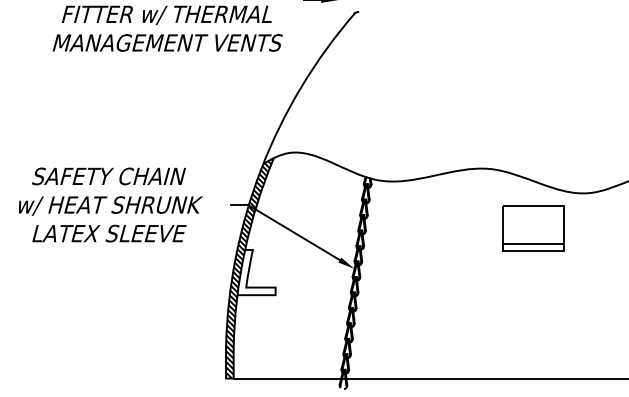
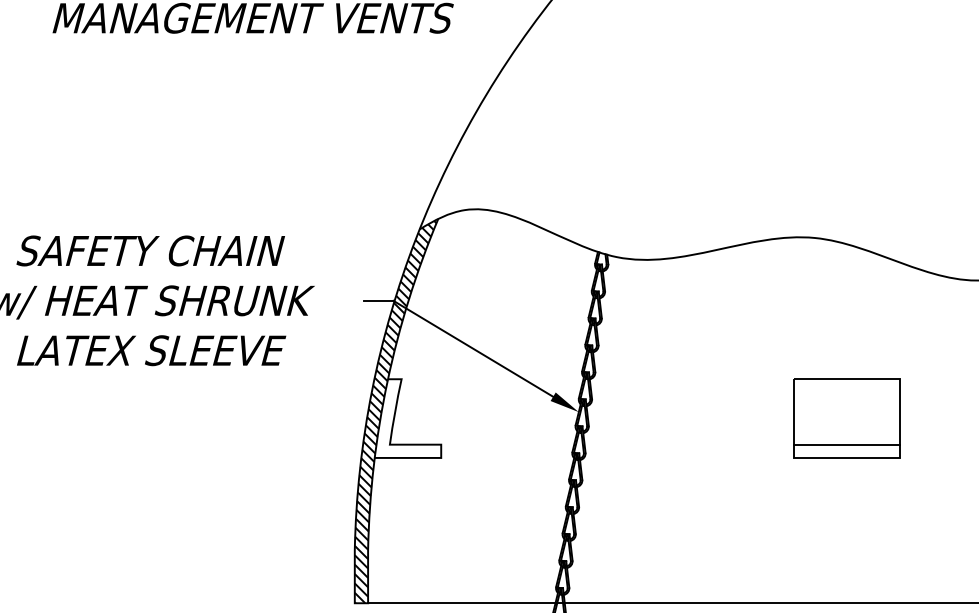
part: (533, 228) -> (847, 418), moved

